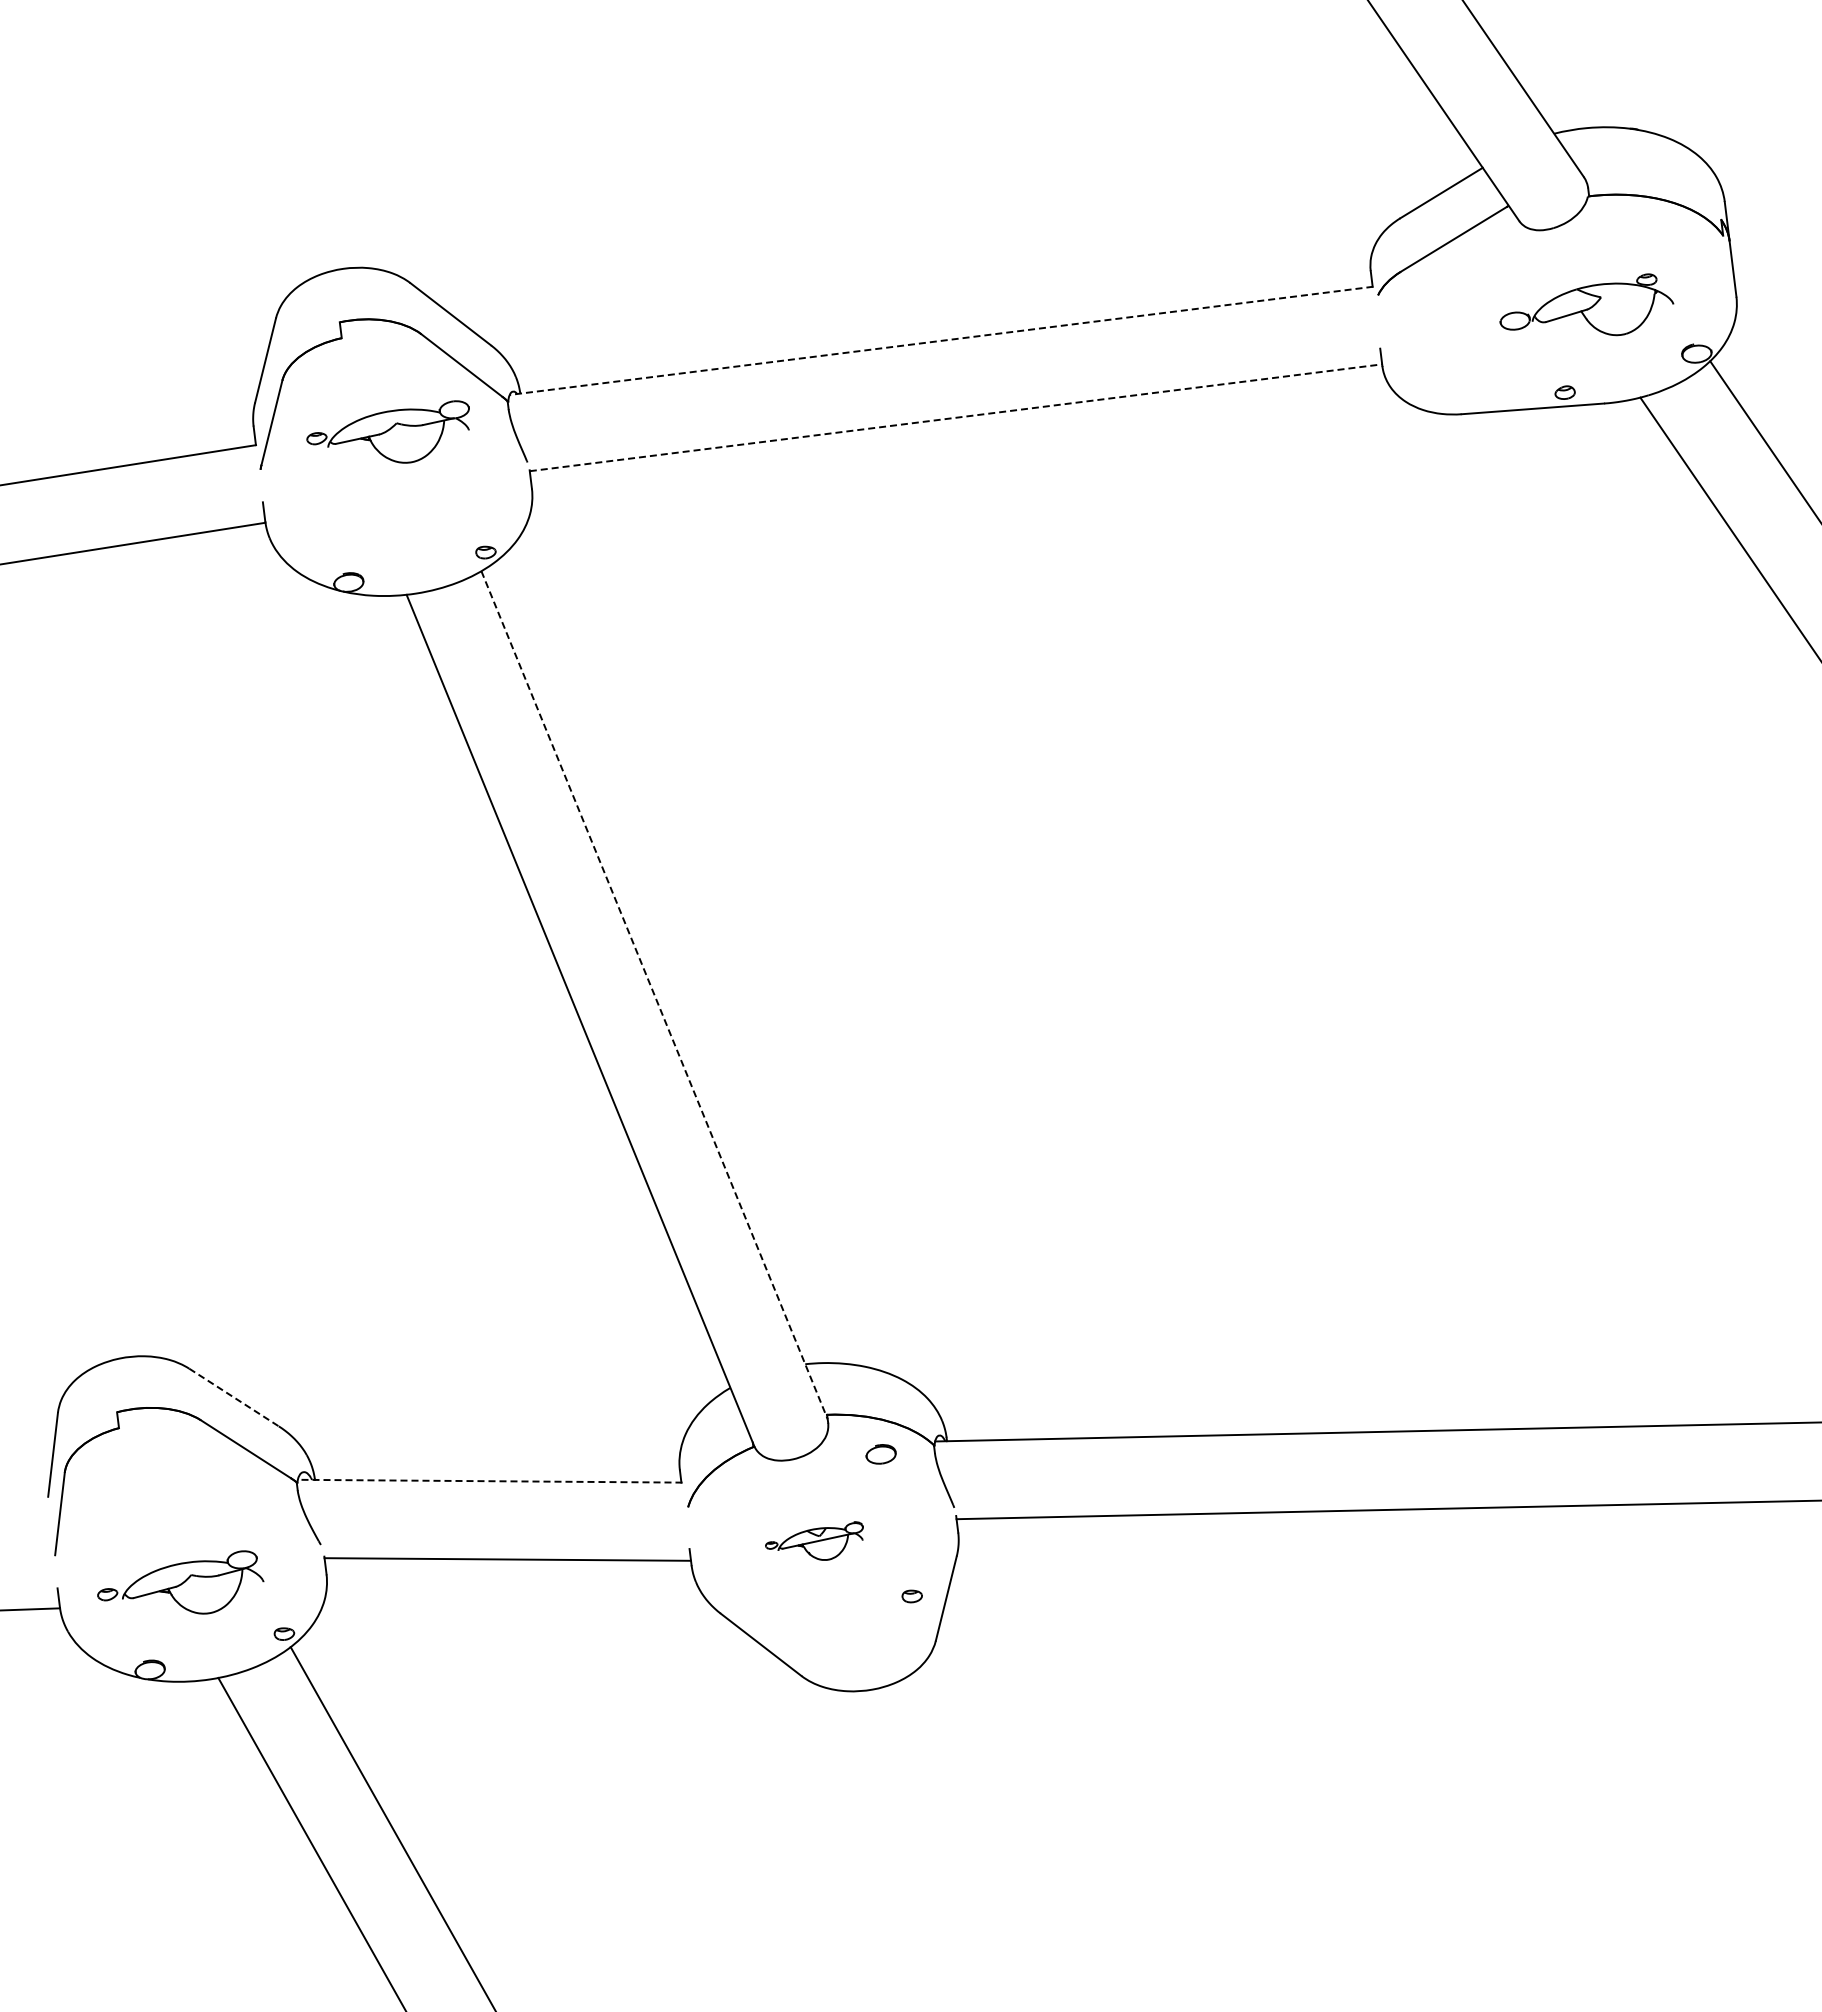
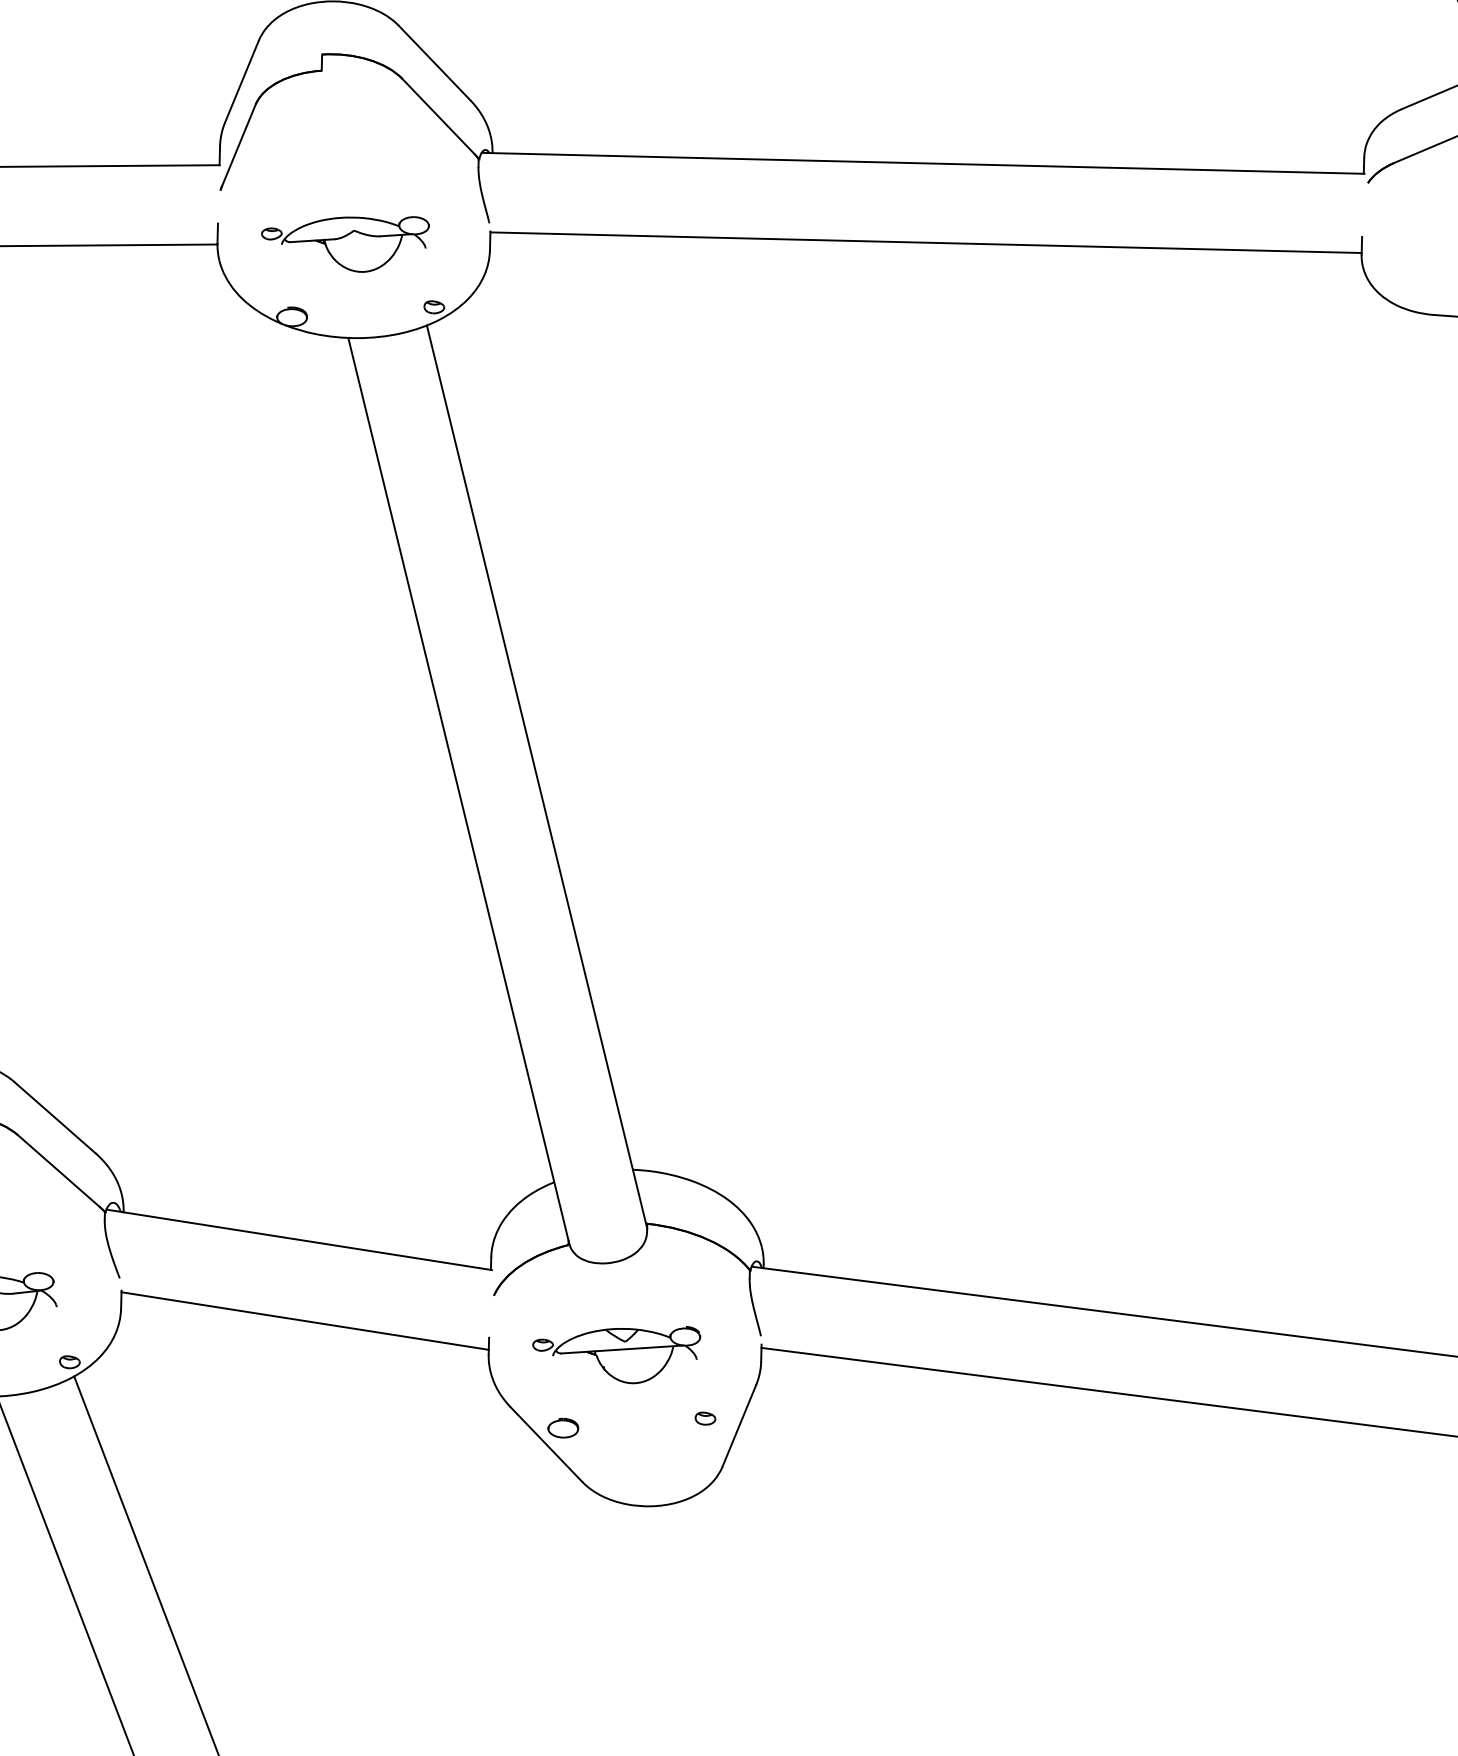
line: (941, 340) -> (923, 162), dashed -> solid
line: (956, 417) -> (926, 242), dashed -> solid
part: (387, 431) -> (343, 237), moved
line: (654, 995) -> (536, 777), dashed -> solid
line: (234, 1397) -> (55, 1117), dashed -> solid
part: (880, 1454) -> (562, 1428), moved
line: (489, 1481) -> (298, 1240), dashed -> solid
part: (814, 1540) -> (615, 1347), size x1.67

